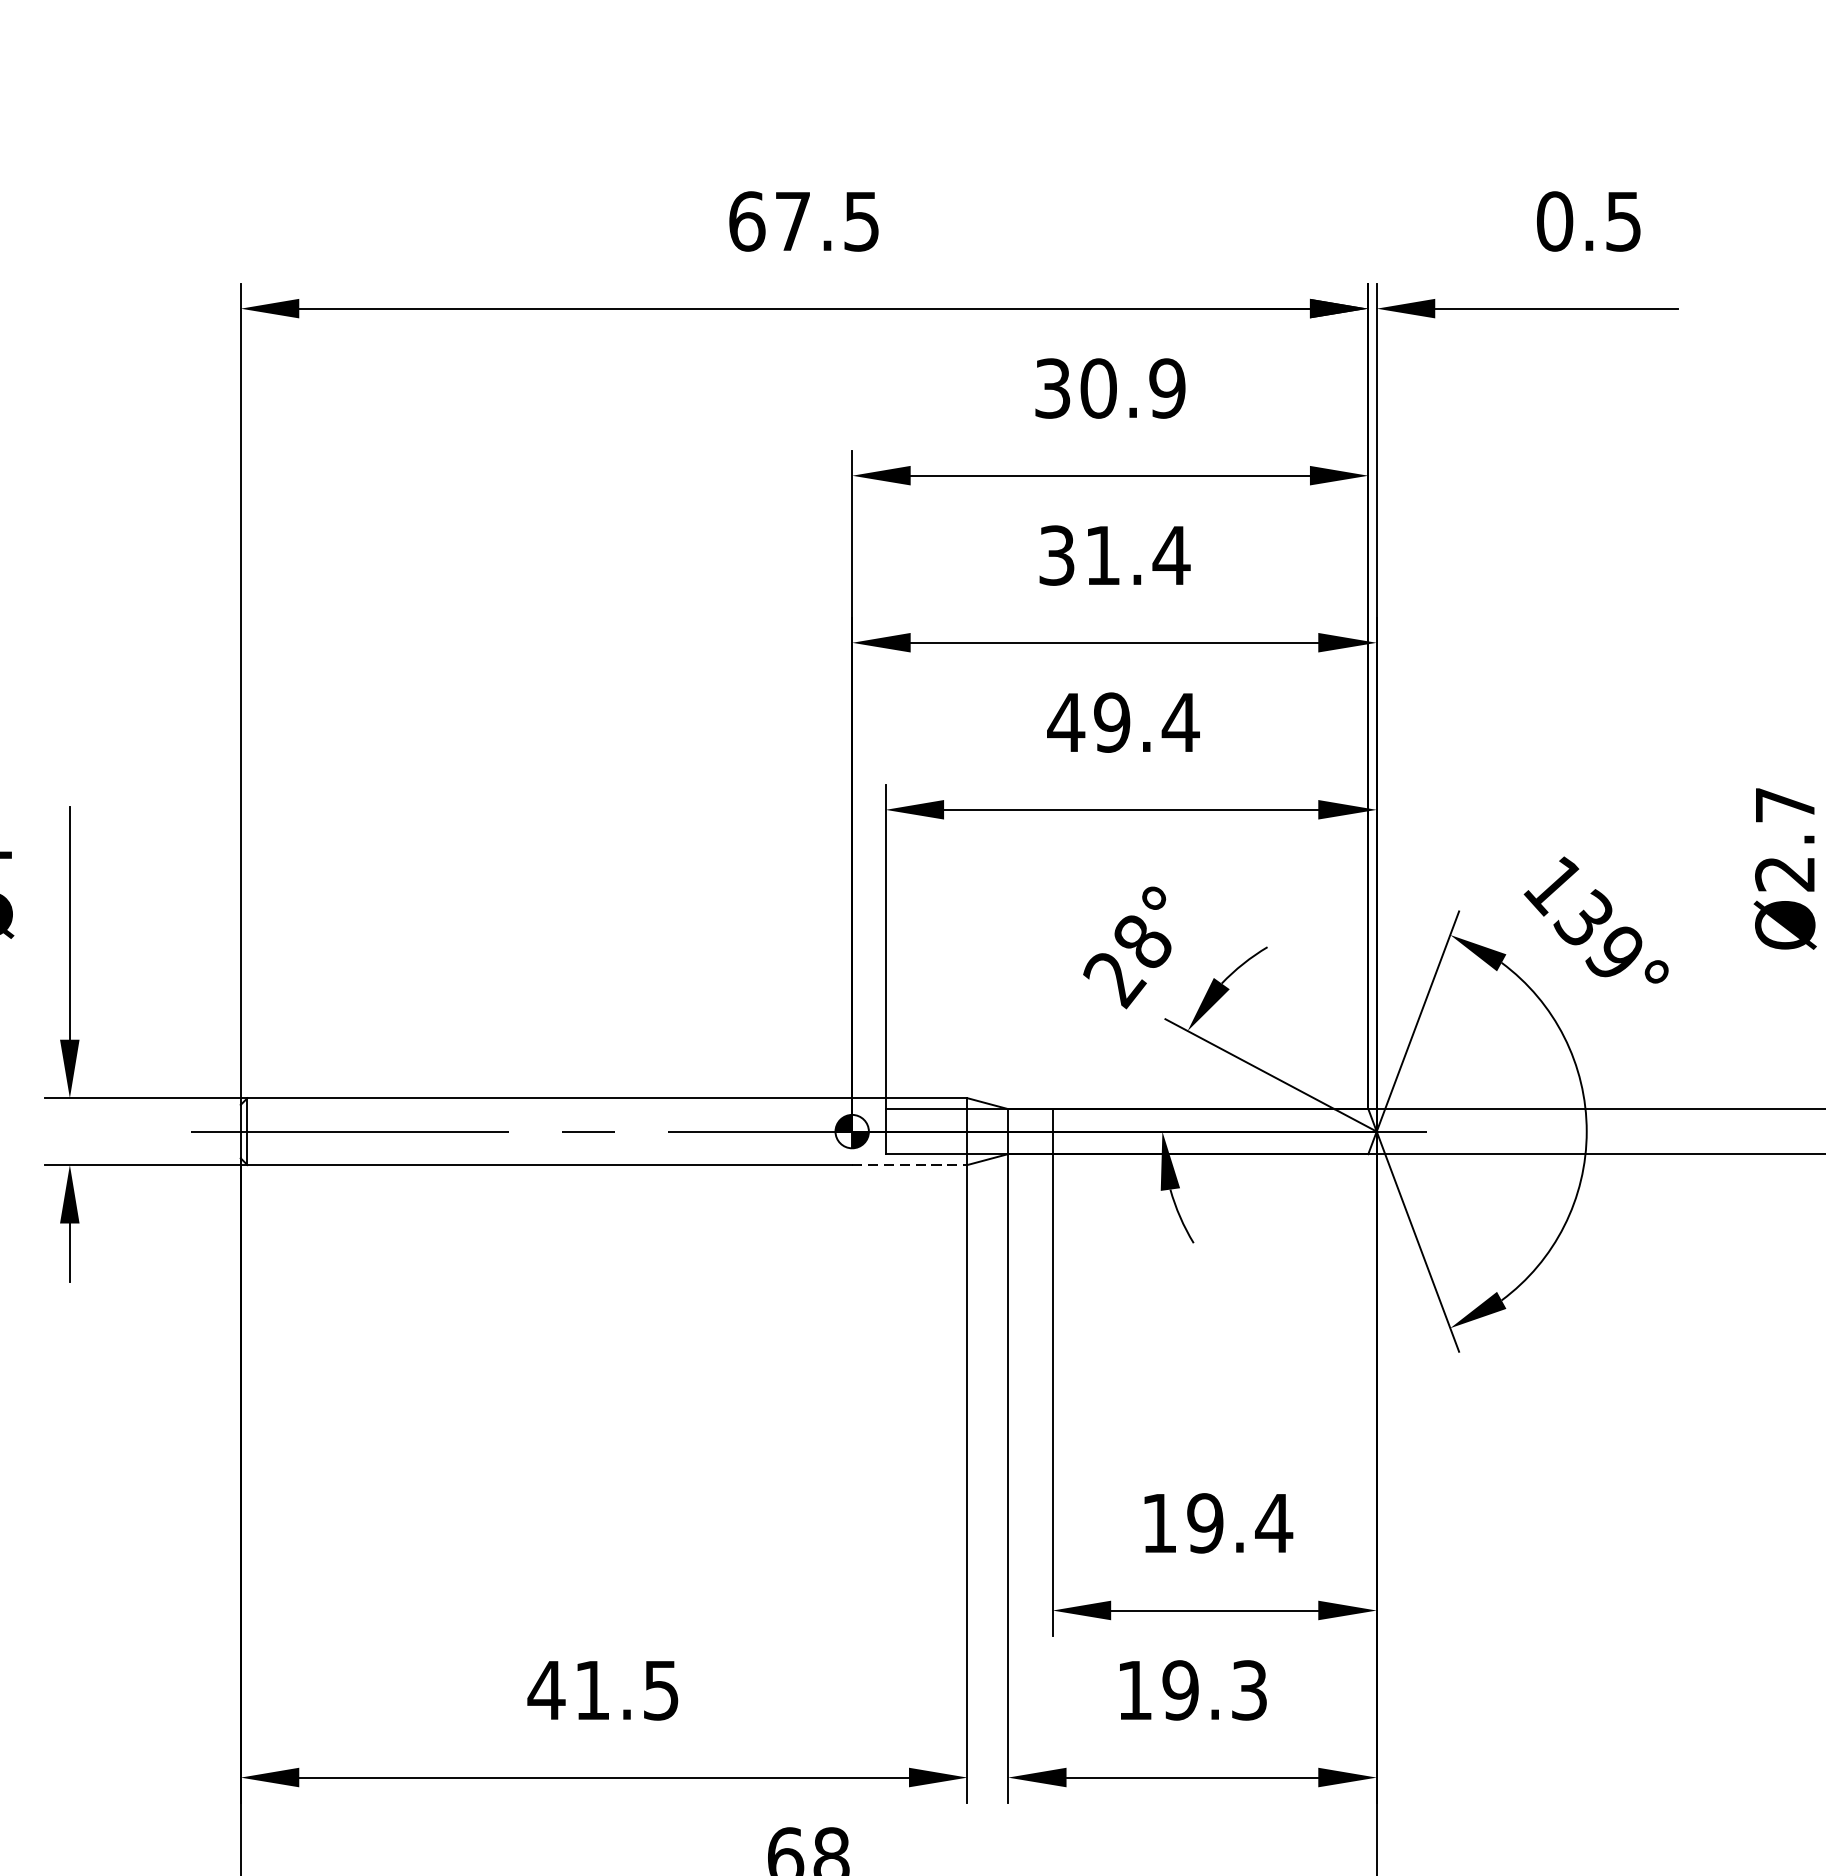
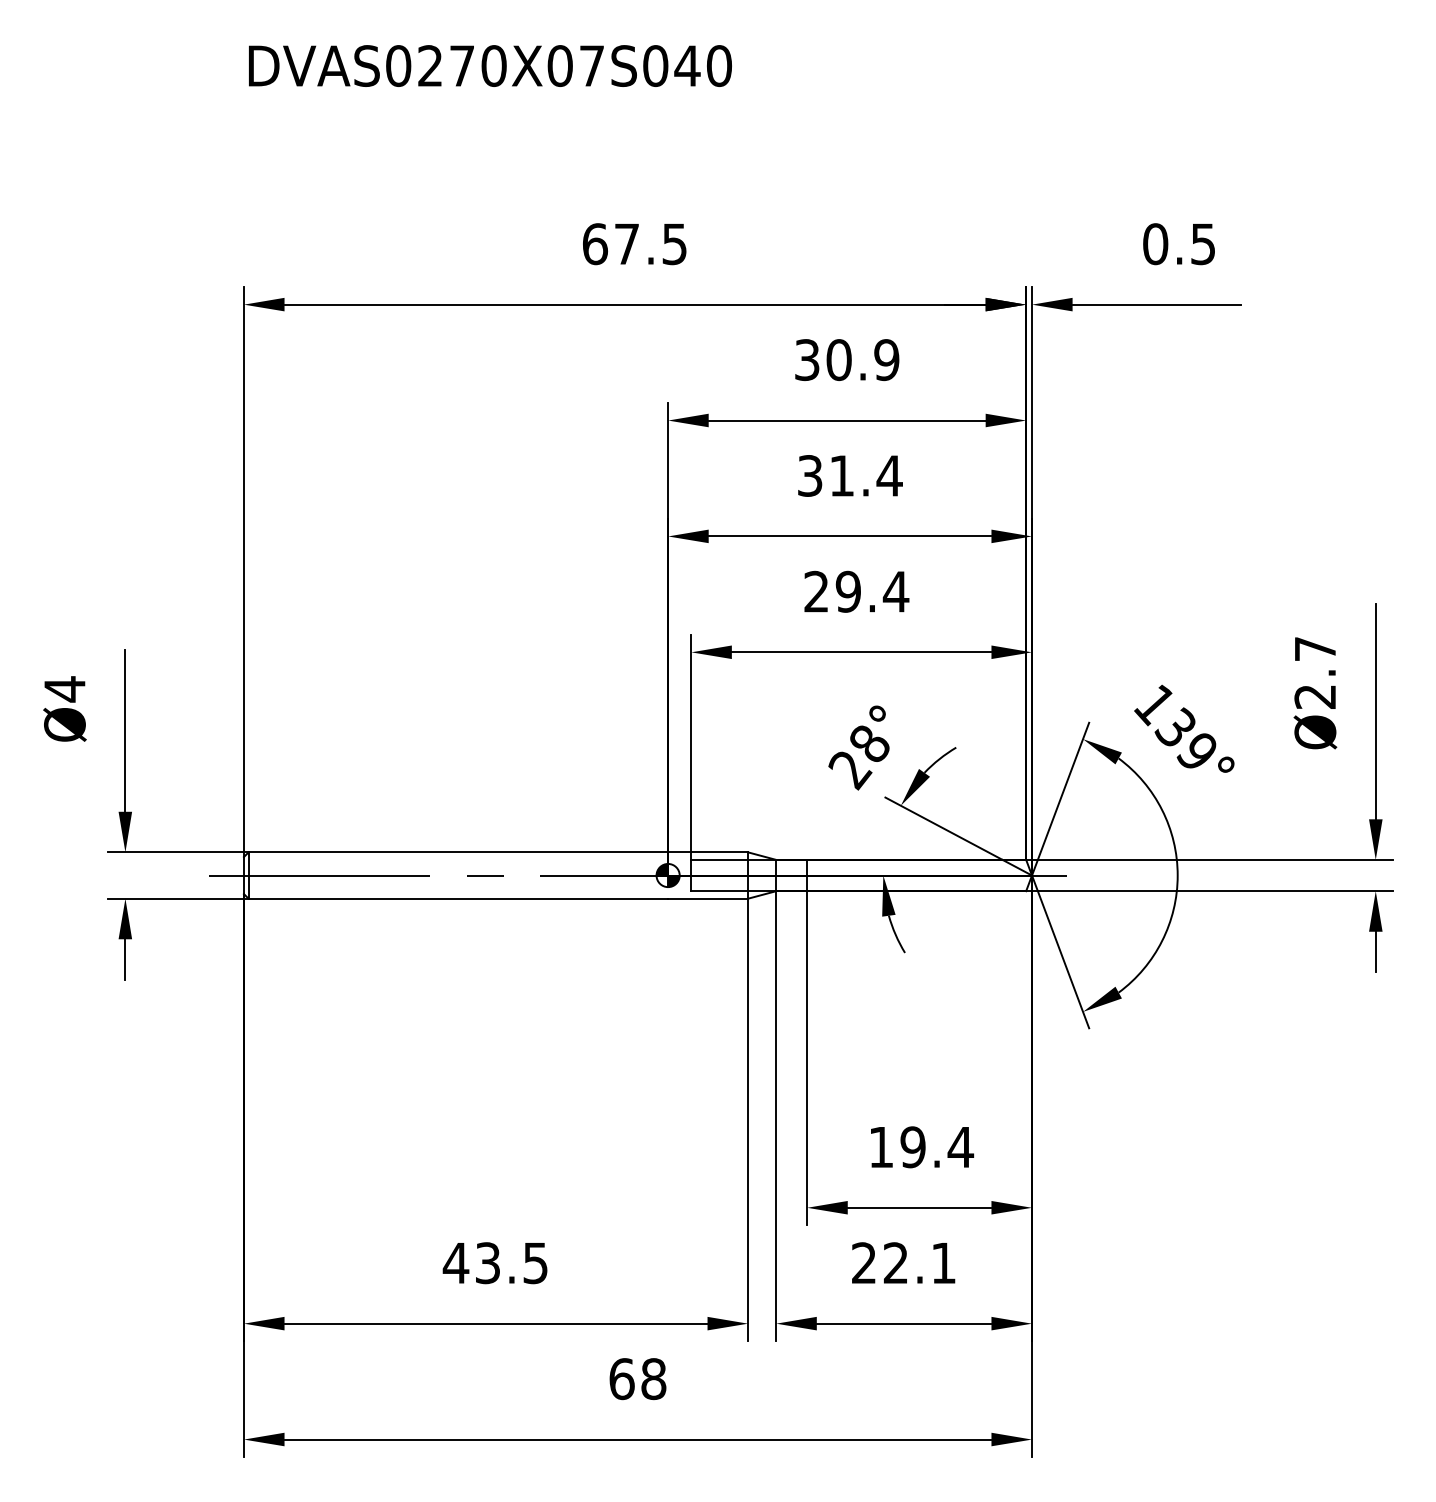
text: (1066, 722) -> (816, 591), 49.4 -> 29.4
line: (910, 1164) -> (708, 898), dashed -> solid
text: (591, 1690) -> (487, 1263), 41.5 -> 43.5
text: (1191, 1690) -> (903, 1263), 19.3 -> 22.1

